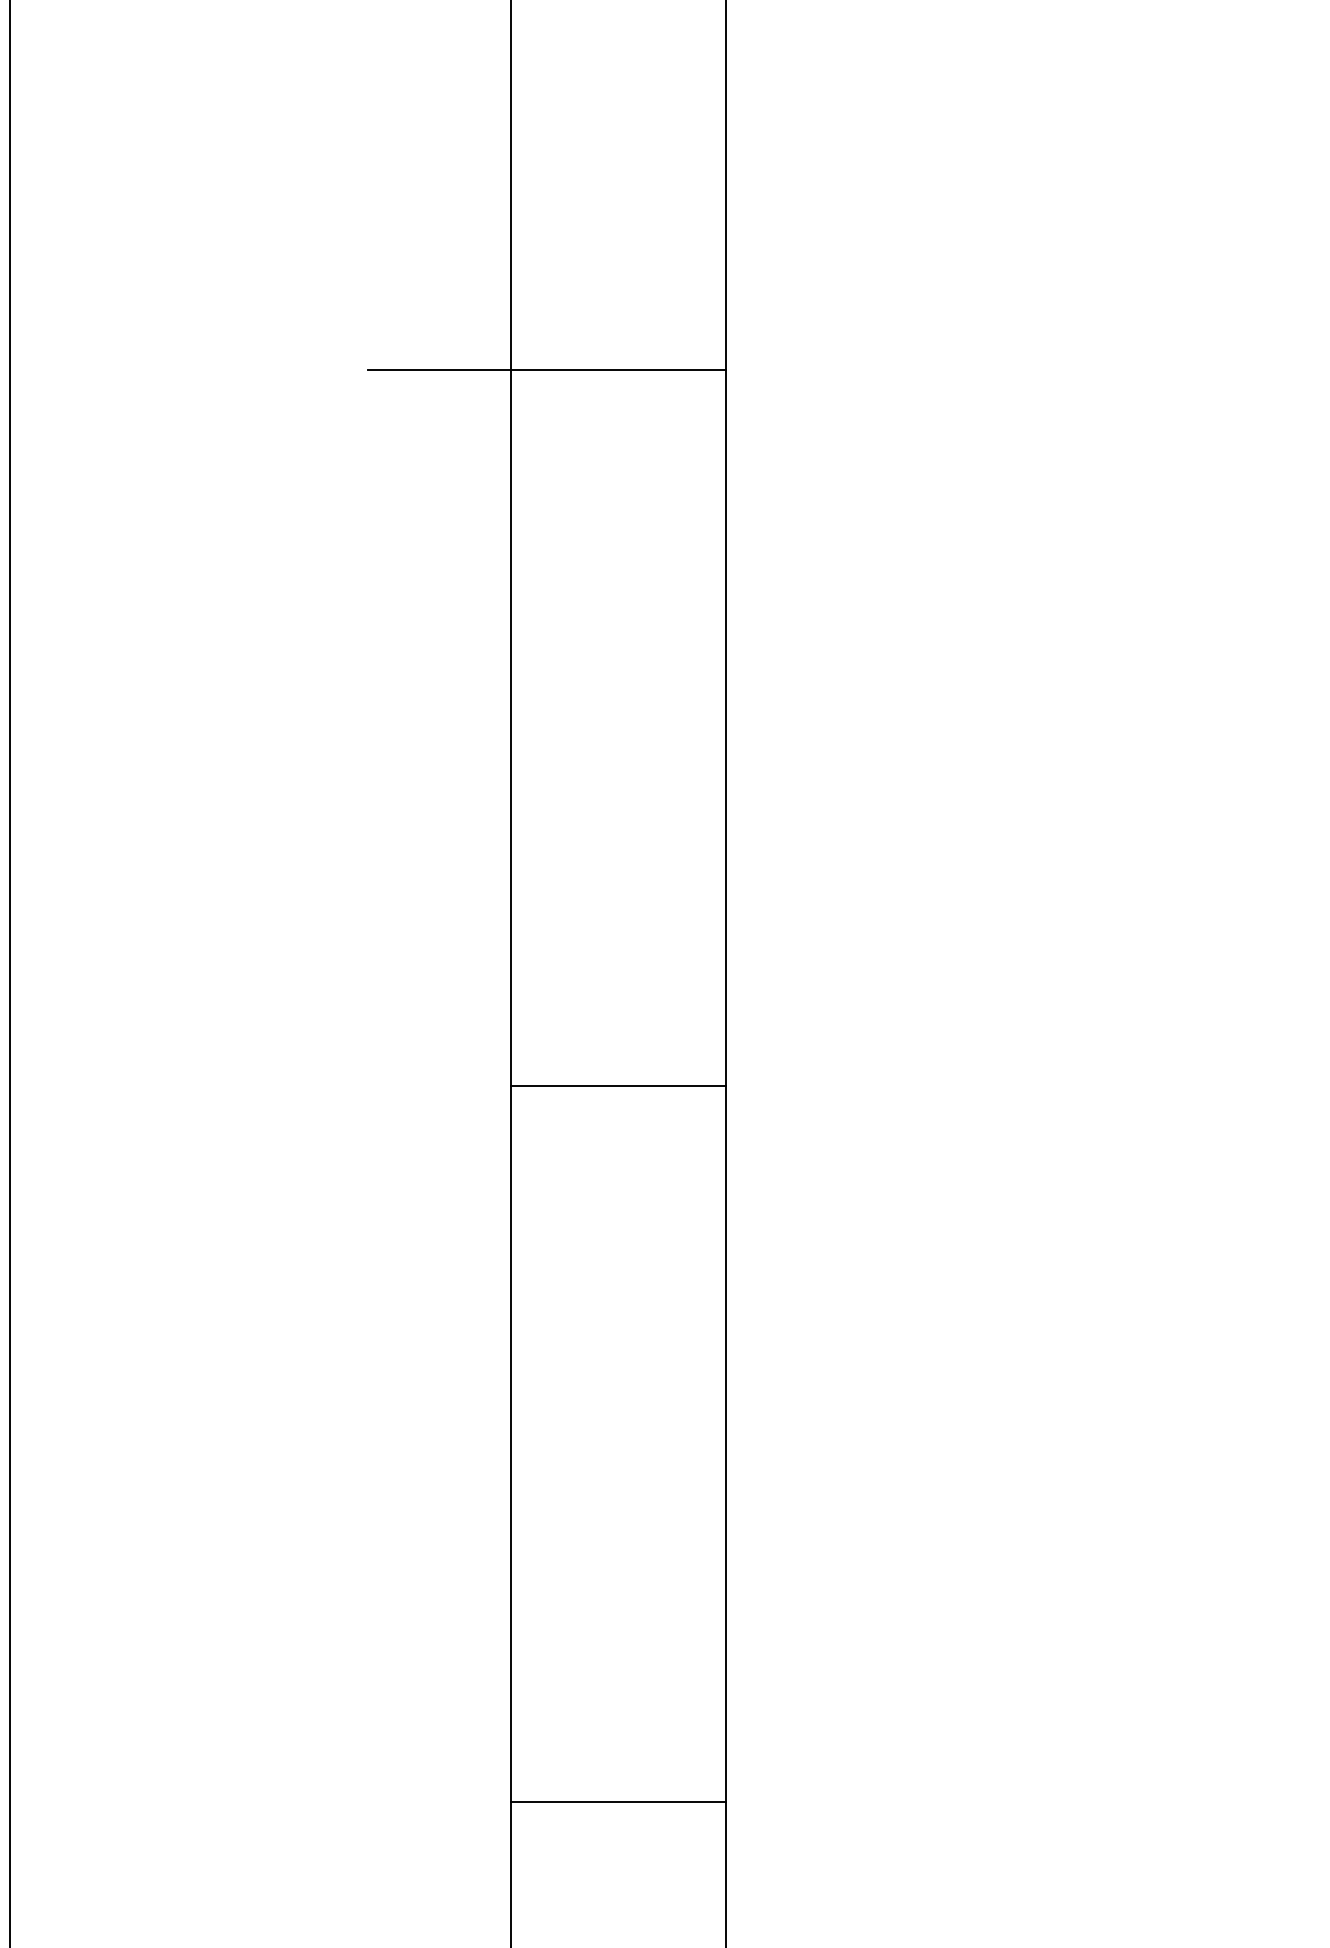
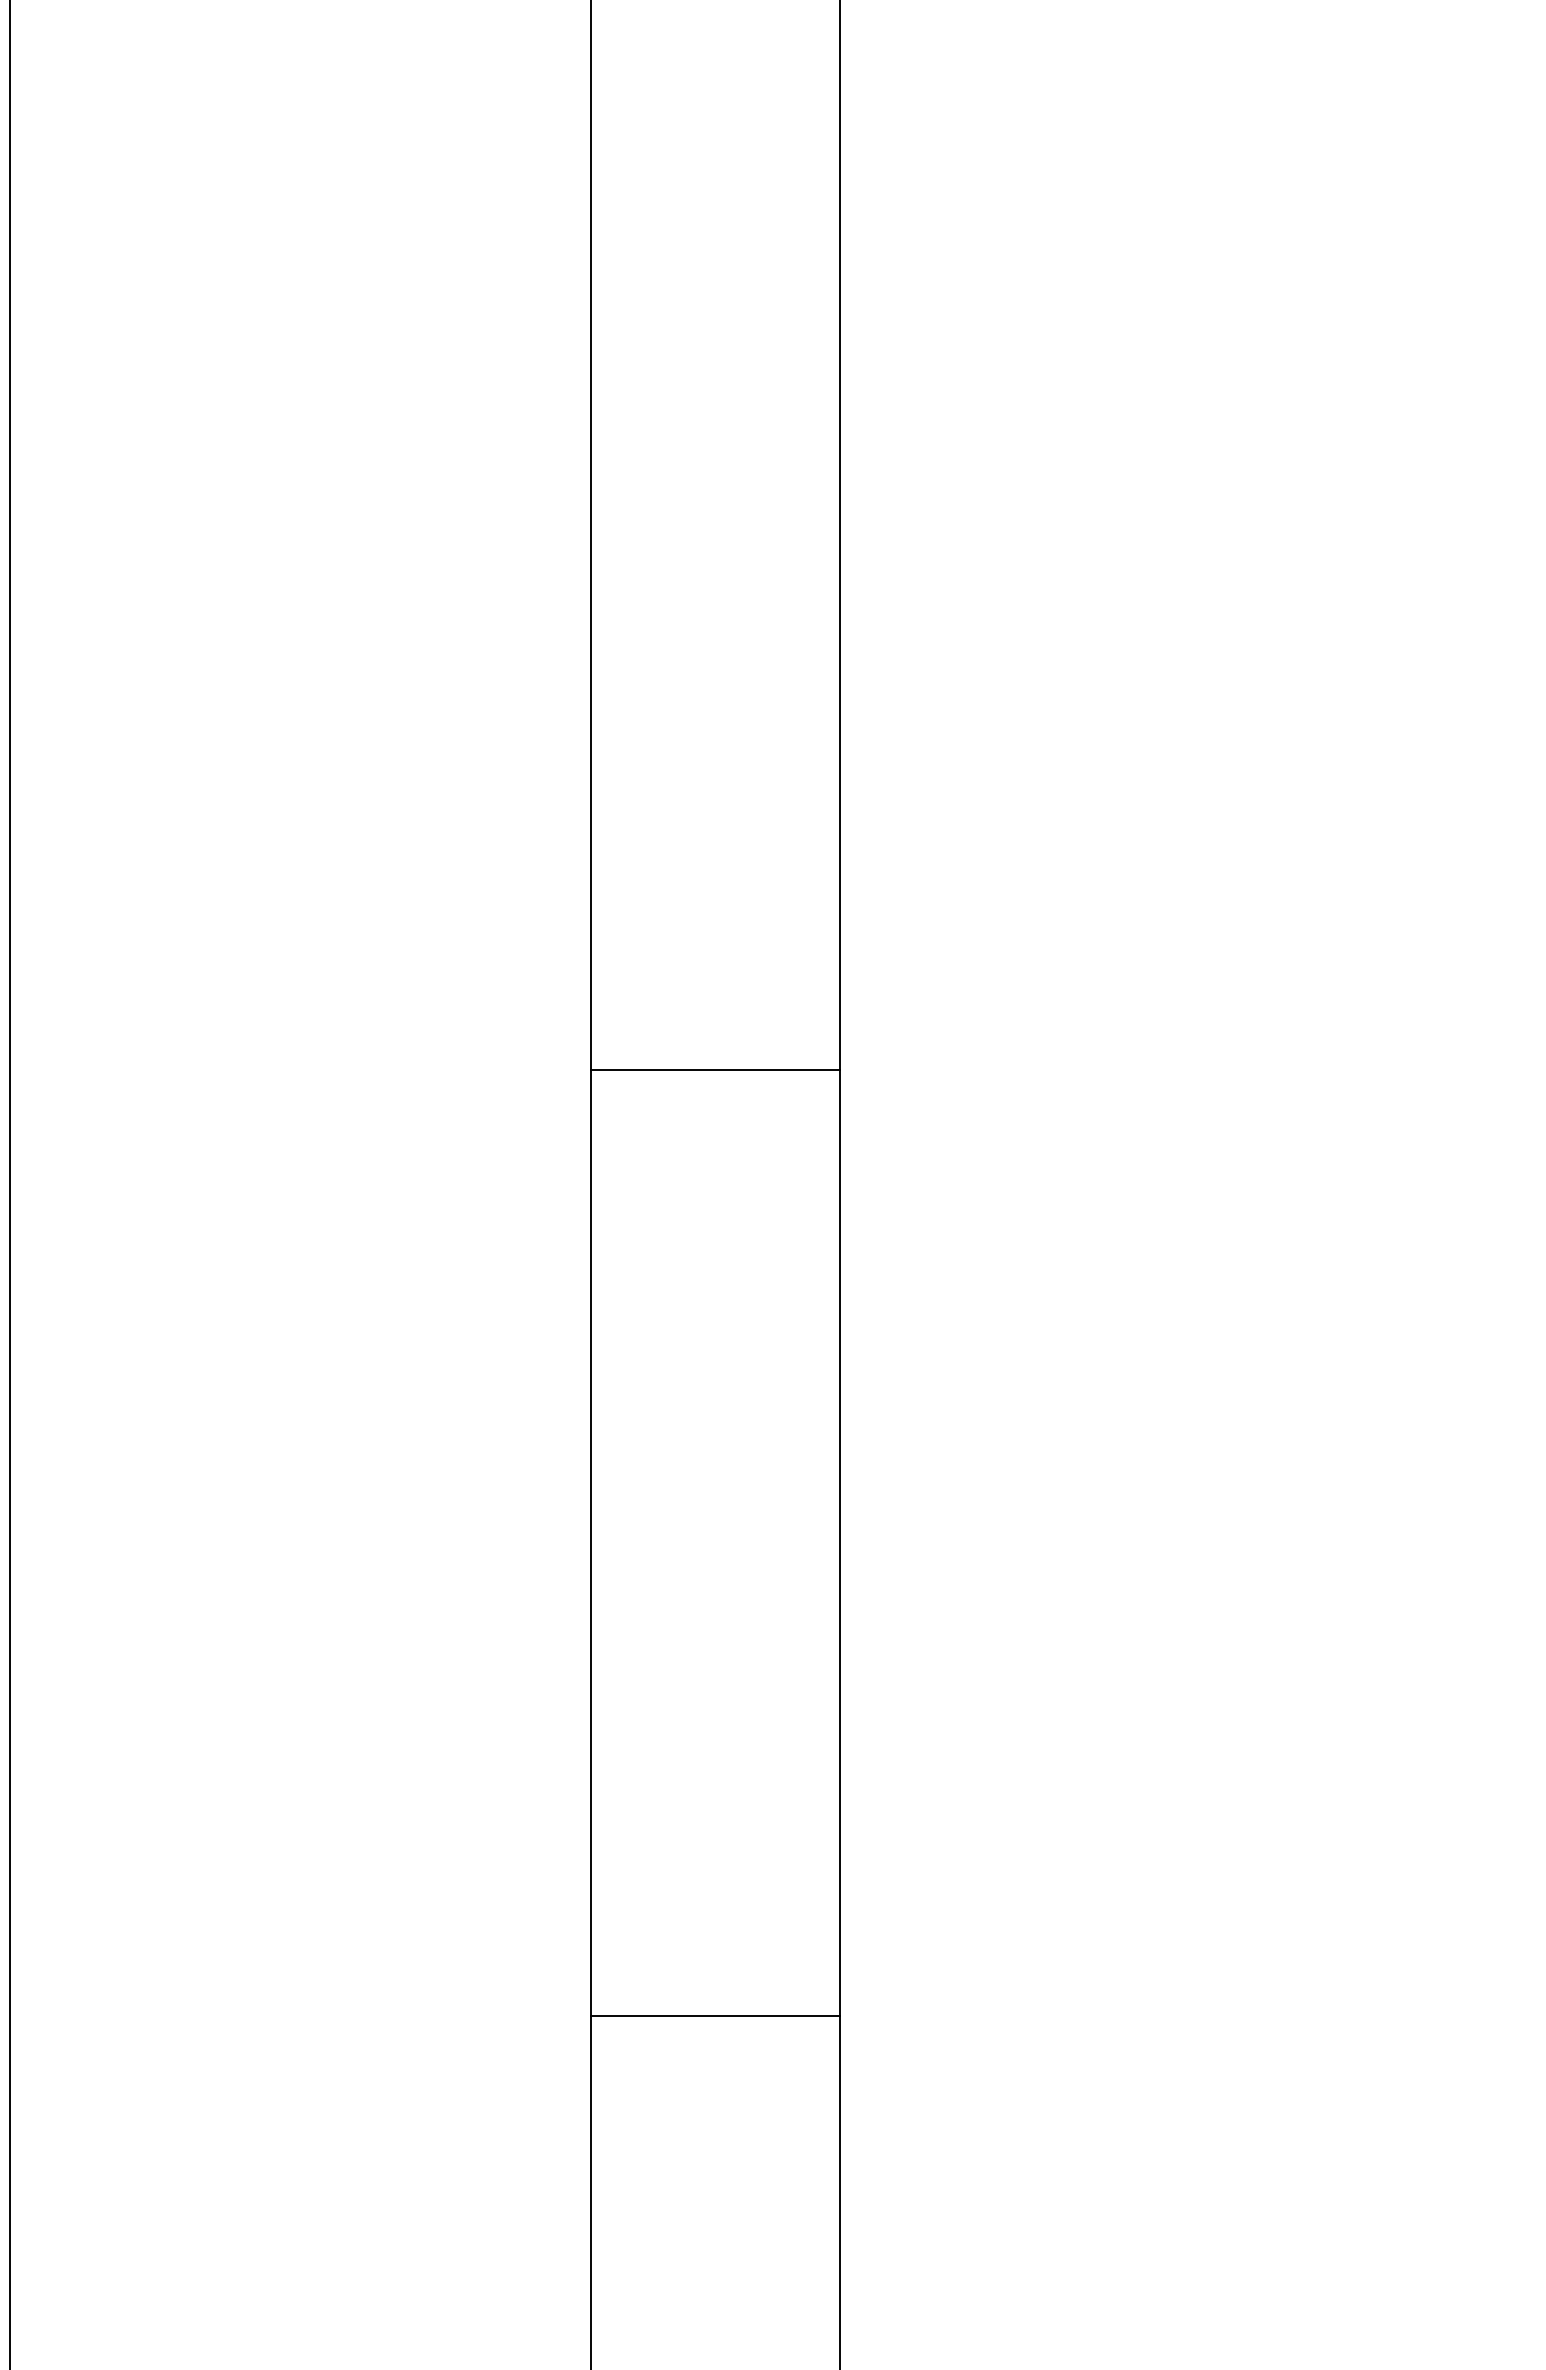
line: (546, 370) -> (632, 305), removed
line: (618, 1085) -> (715, 1069), moved
line: (618, 1801) -> (715, 2015), moved

